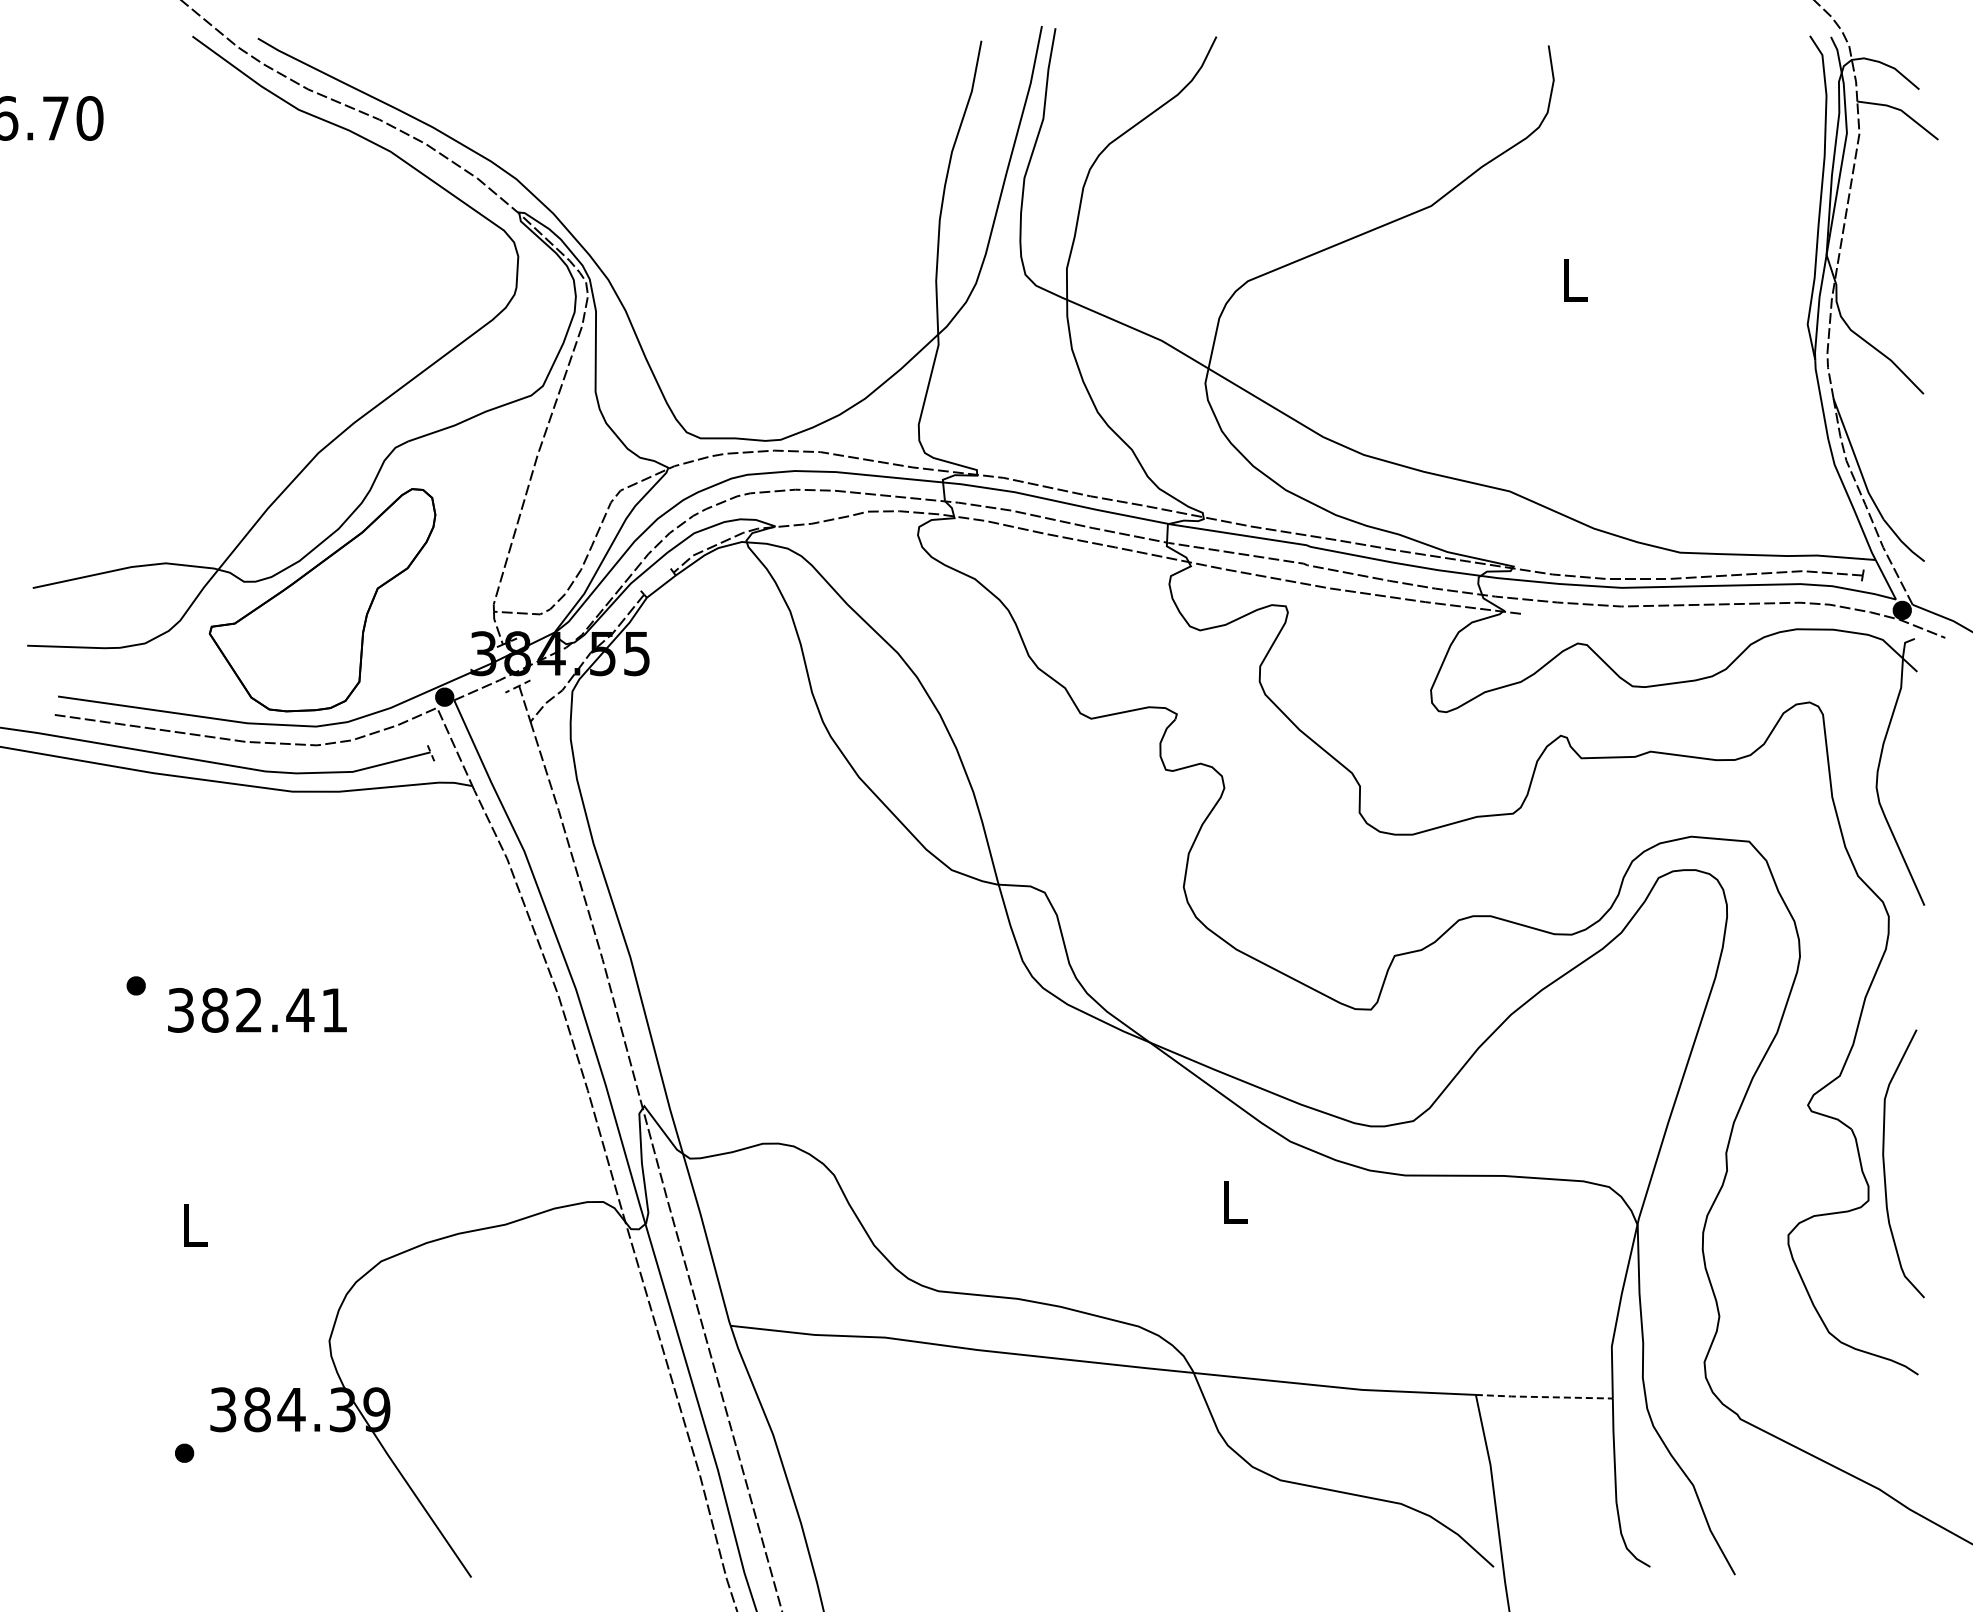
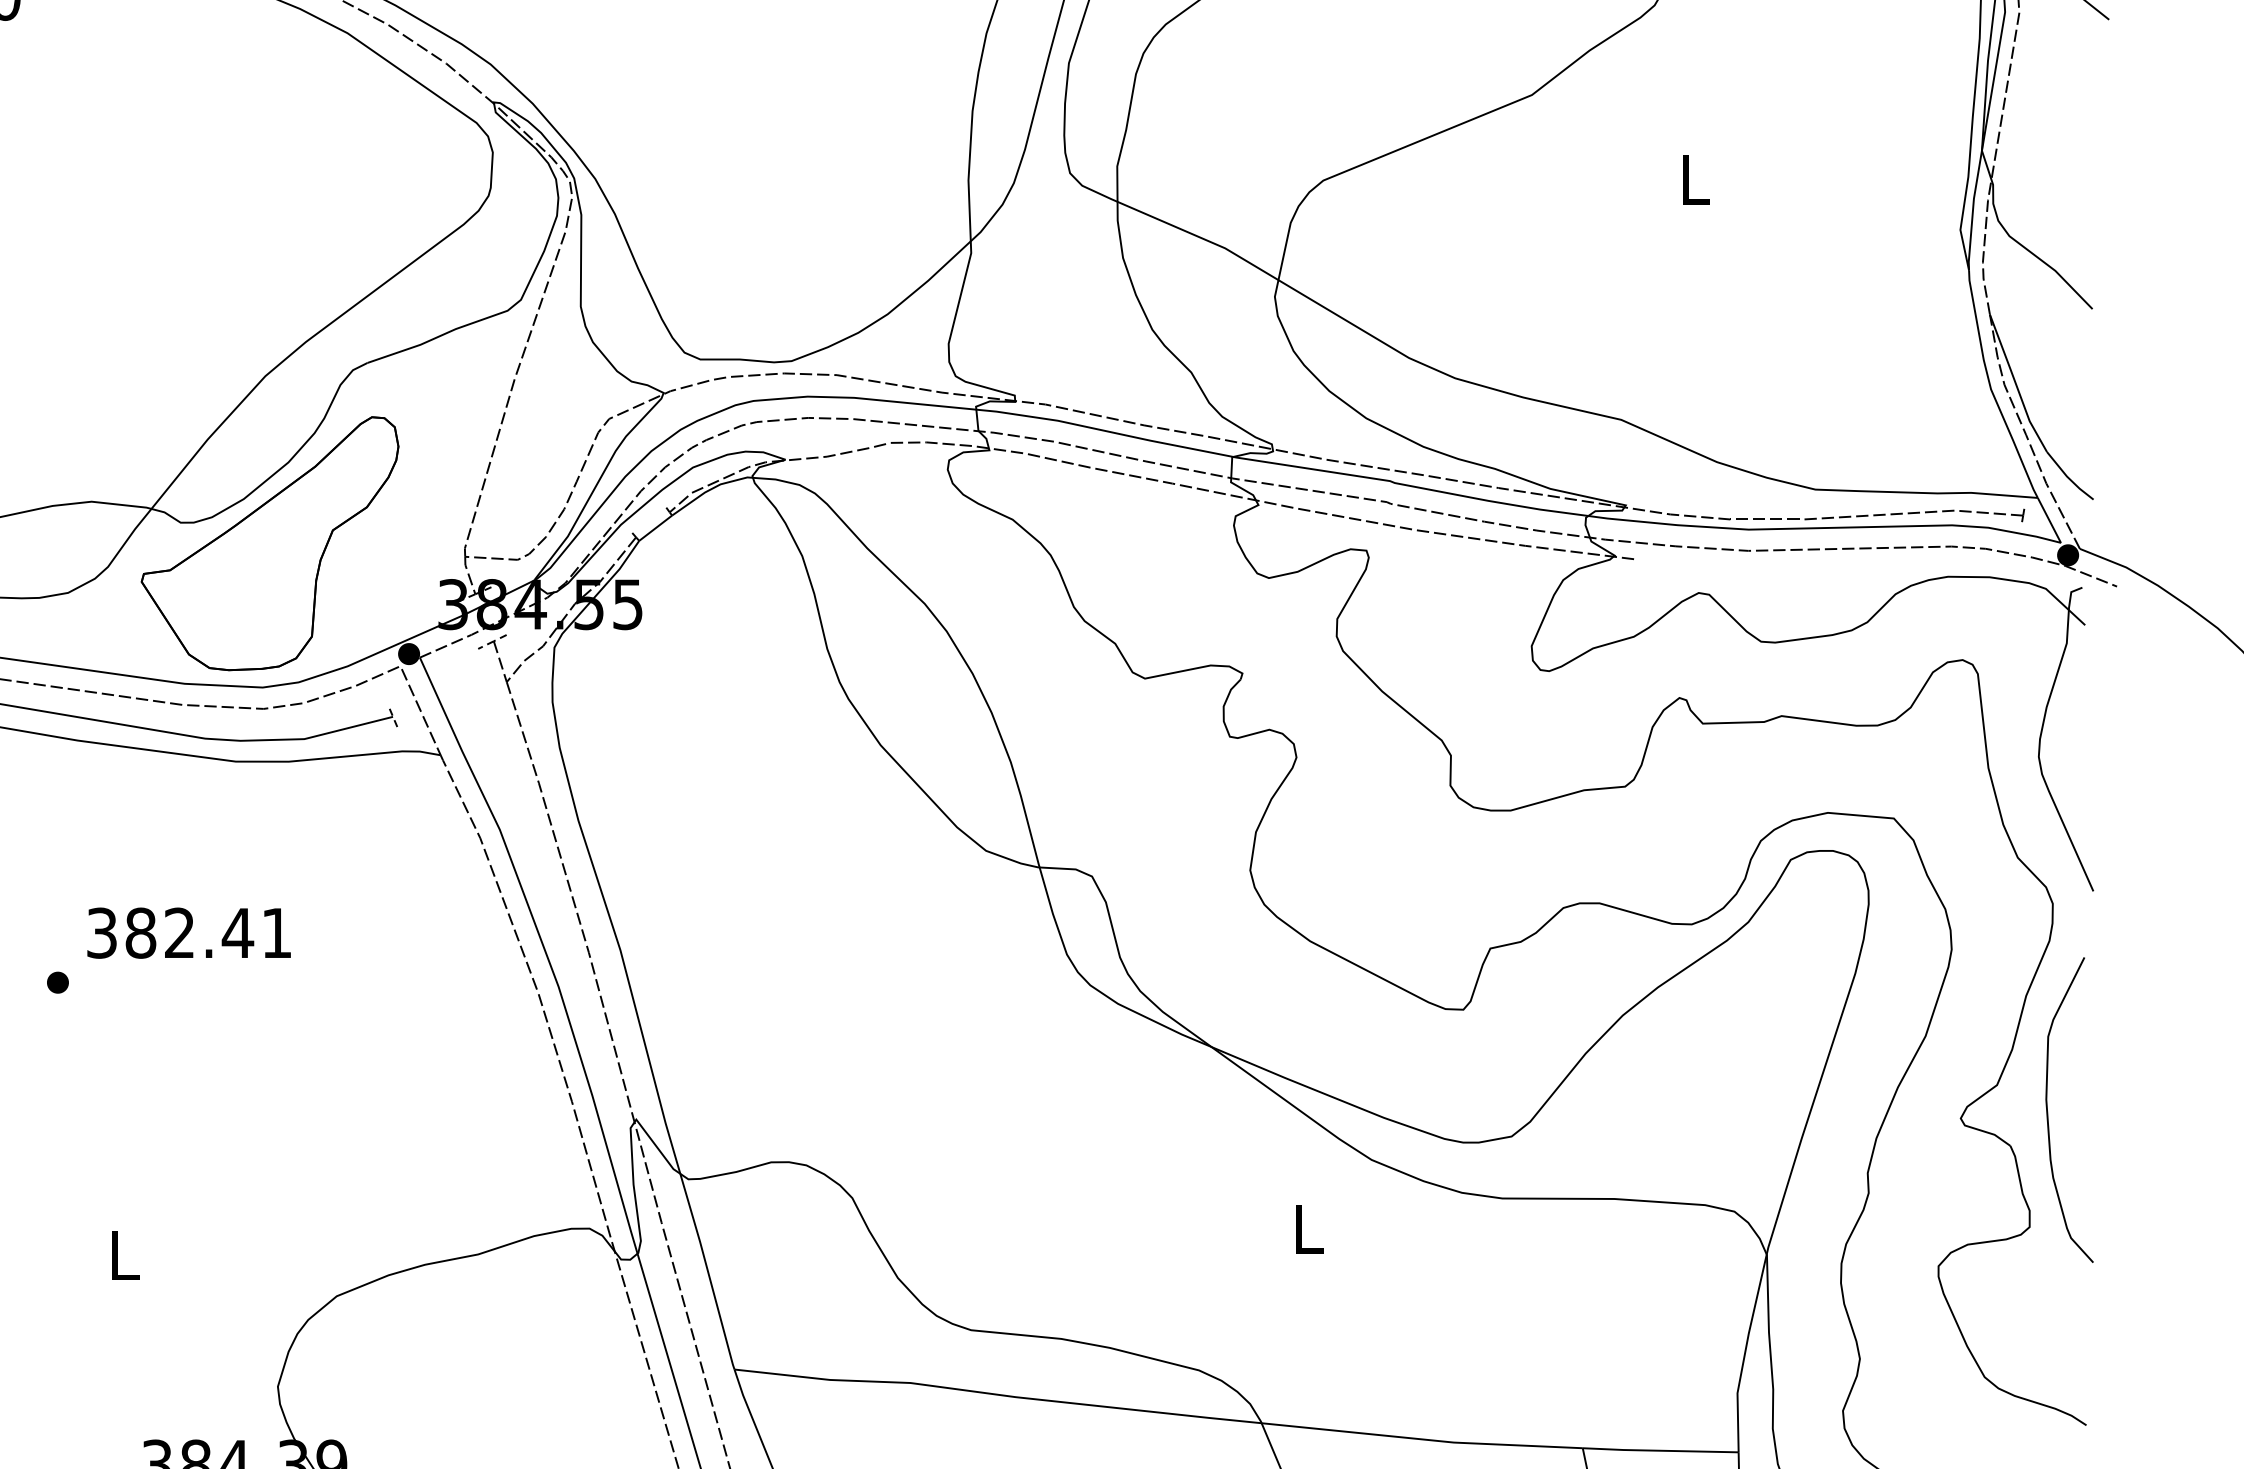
text: (257, 1010) -> (189, 933), moved
curve: (1885, 1169) -> (2048, 1116), moved
line: (1544, 1397) -> (1660, 1451), dashed -> solid

